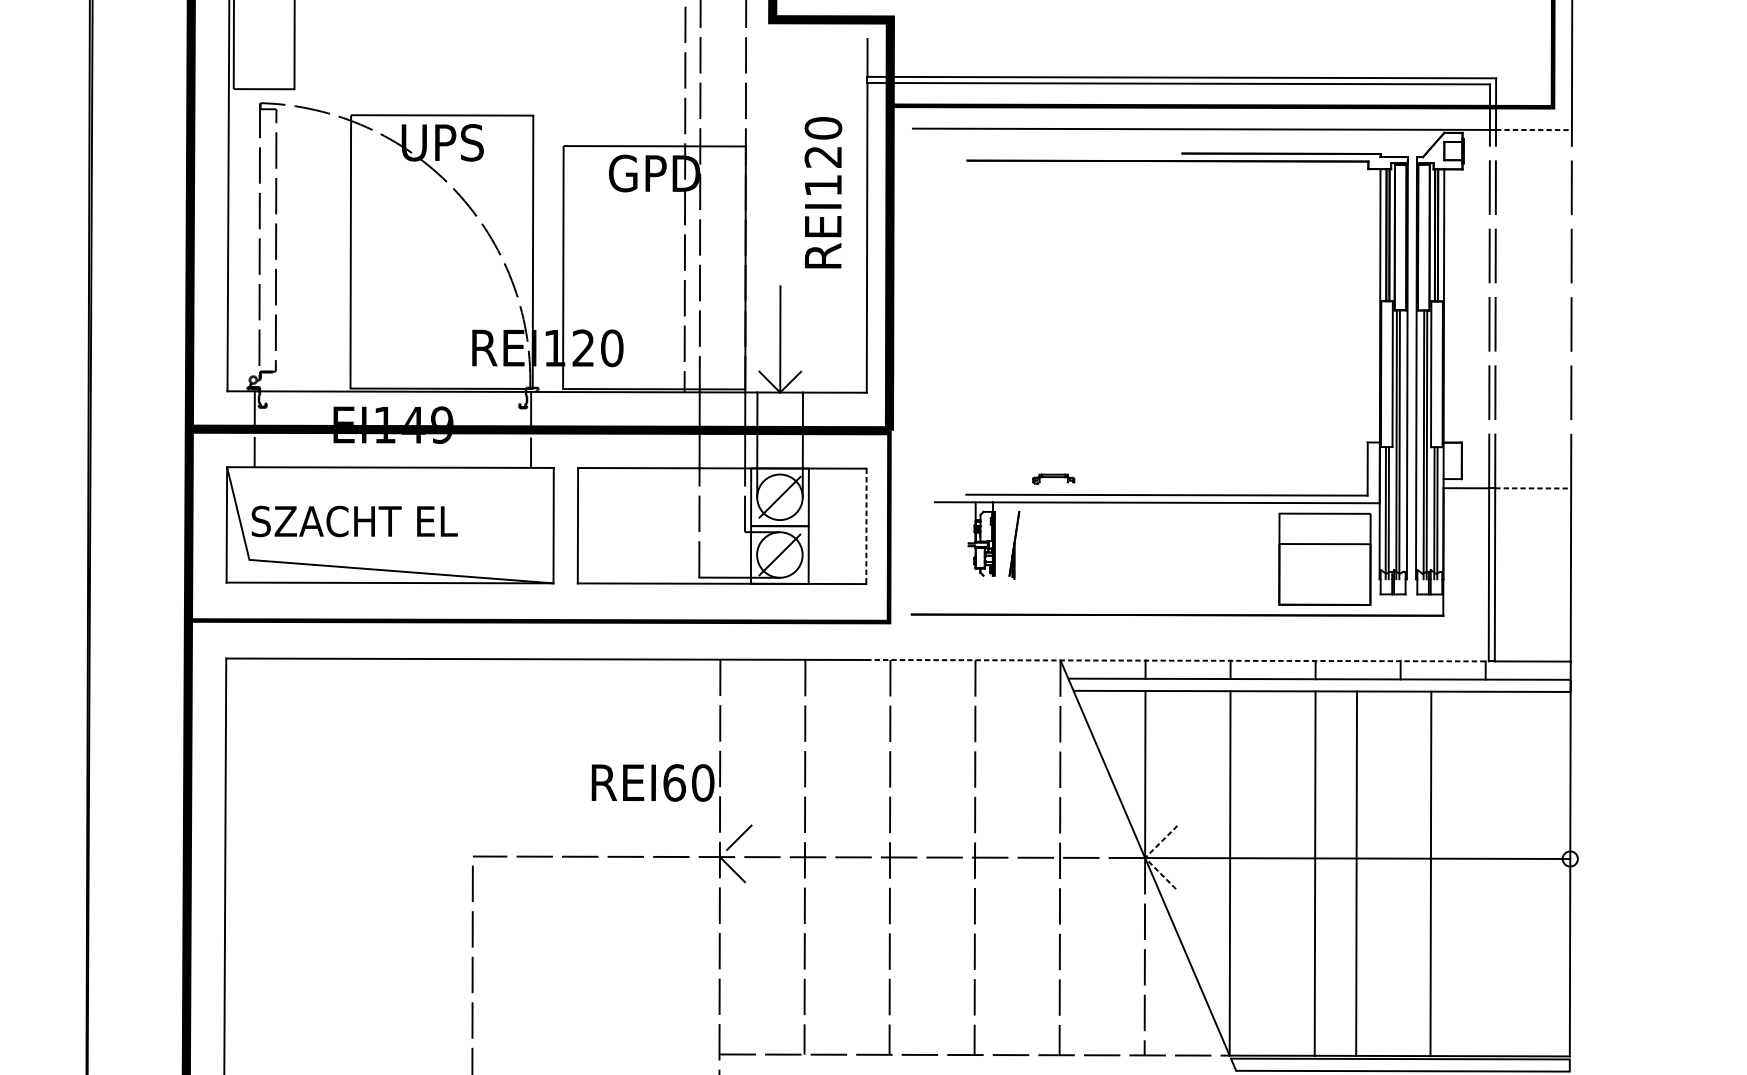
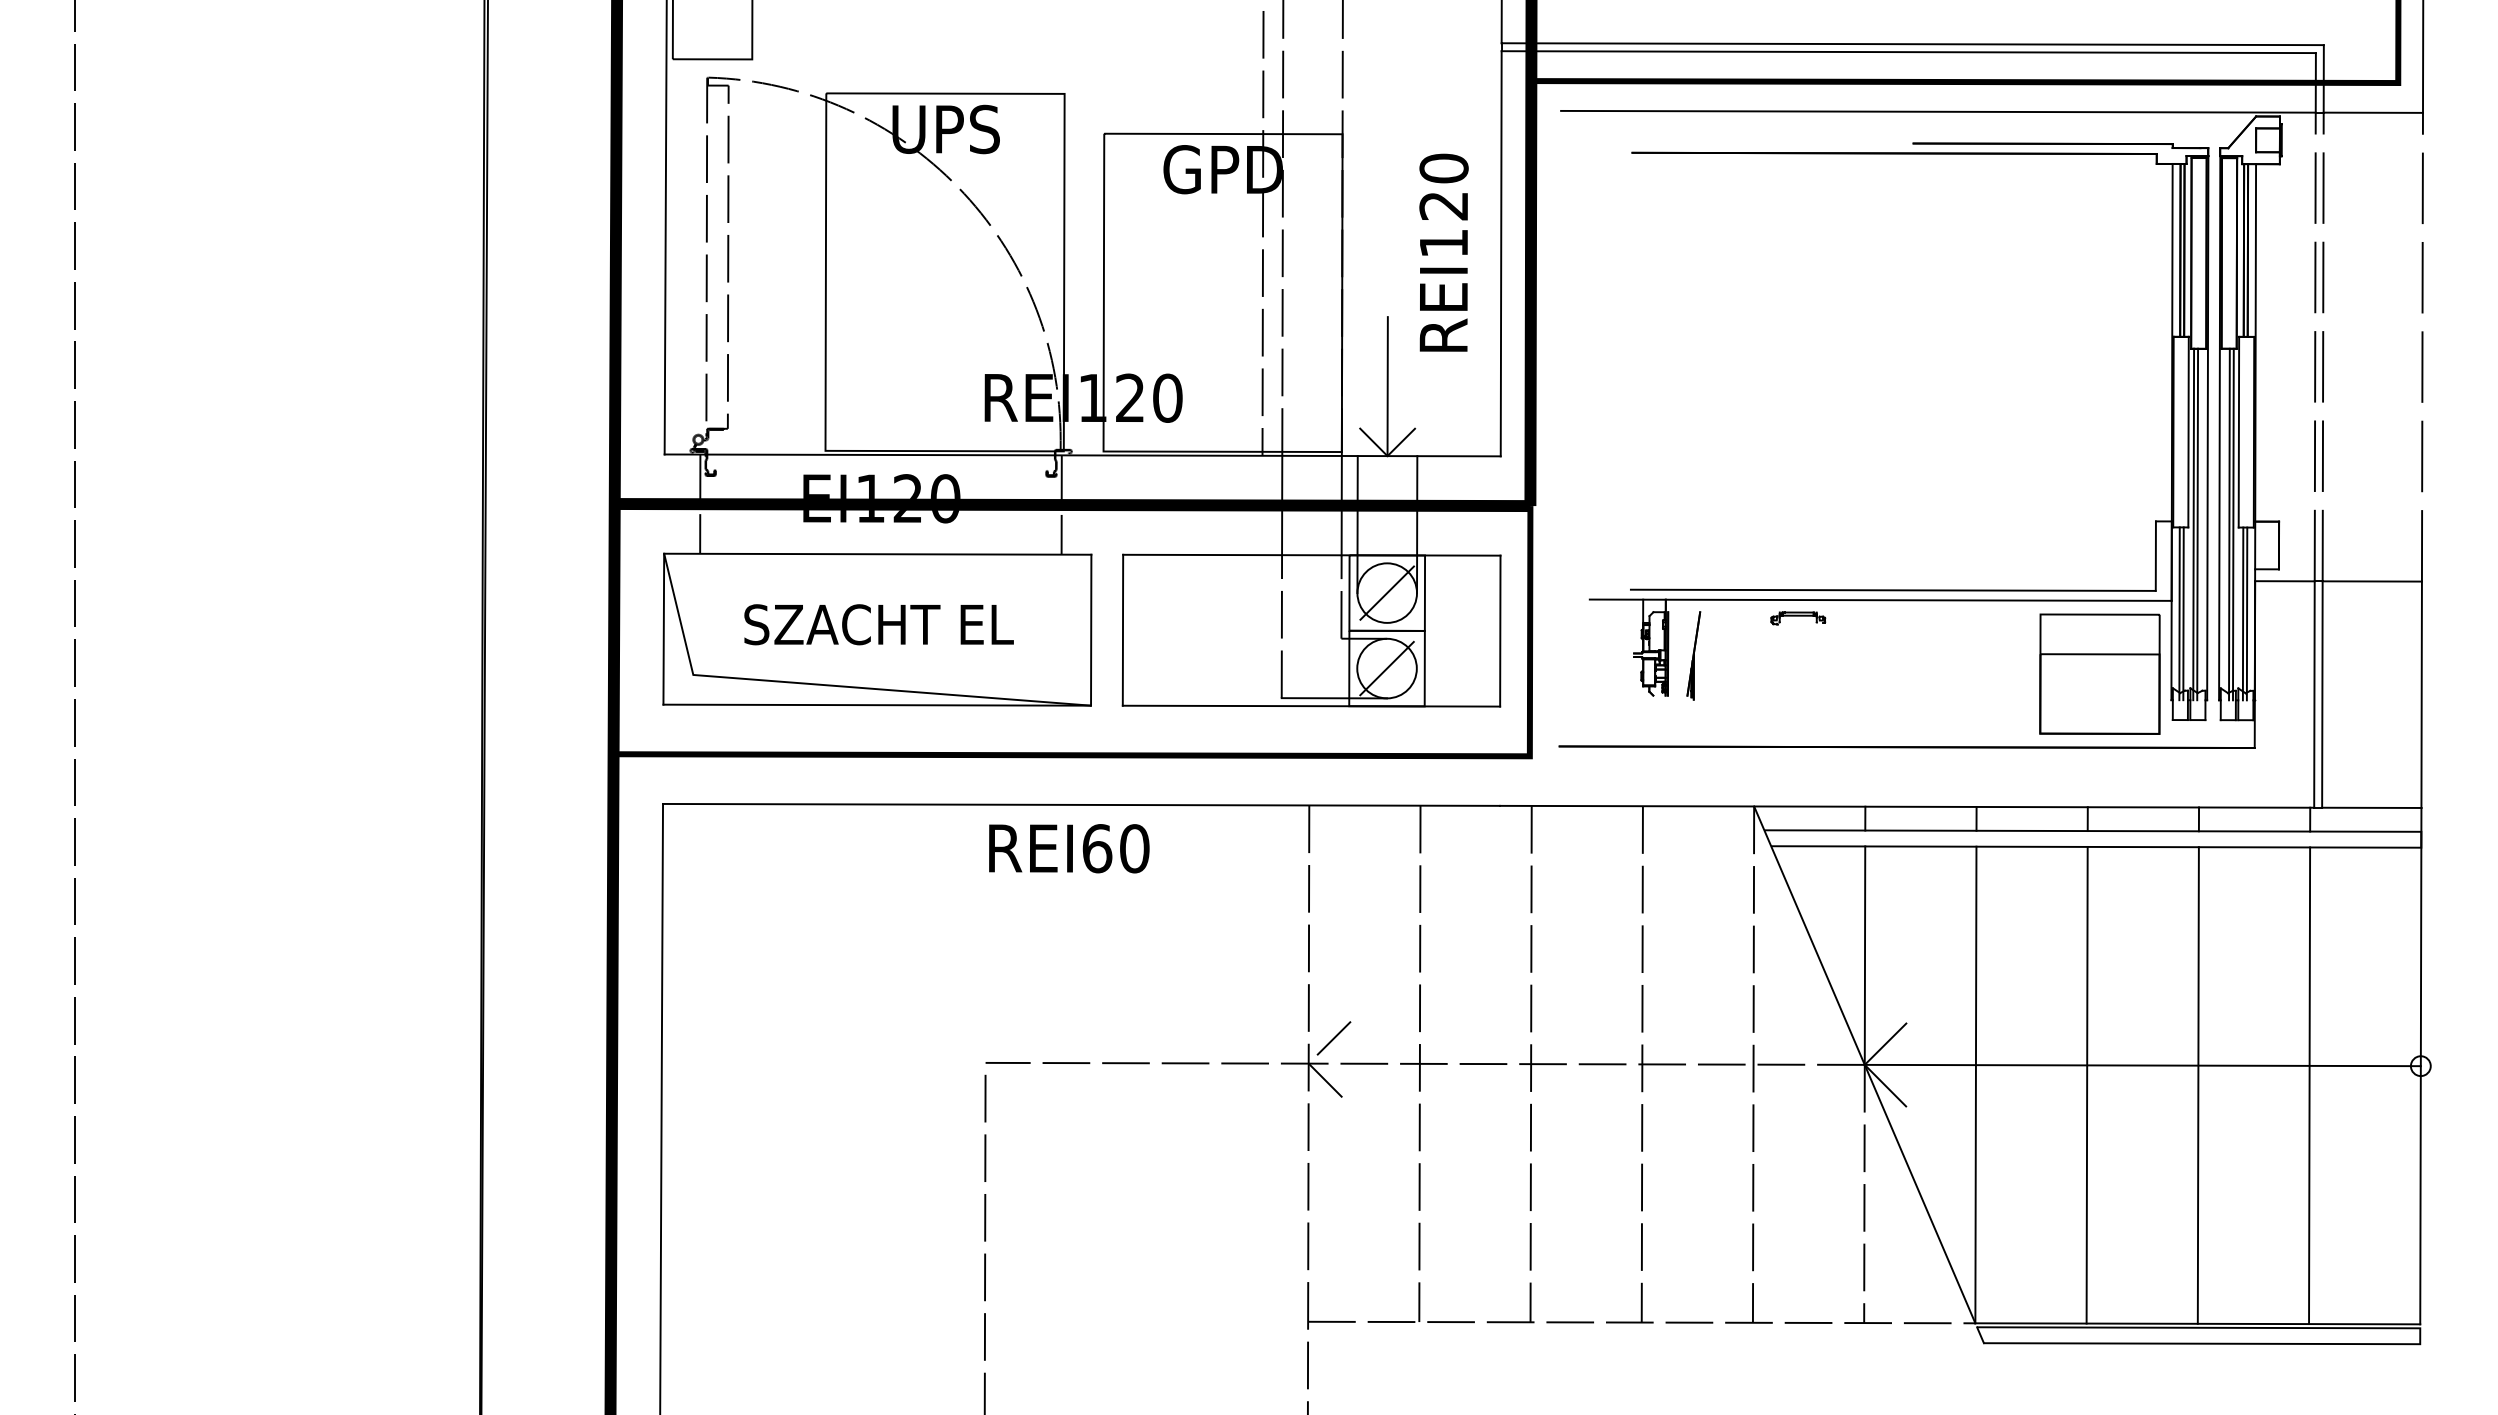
line: (1534, 129) -> (2373, 112), dashed -> solid
text: (823, 192) -> (1443, 252), moved
text: (427, 424) -> (926, 498), EI149 -> EI120
part: (1053, 479) -> (1798, 618), moved
line: (1533, 488) -> (2372, 581), dashed -> solid
text: (354, 521) -> (878, 624), moved
line: (866, 526) -> (1500, 631), dashed -> solid
line: (1177, 660) -> (1907, 806), dashed -> solid
text: (653, 782) -> (1069, 848), moved
line: (1144, 857) -> (1864, 1064), dashed -> solid
line: (1355, 873) -> (2197, 1085), moved
line: (1430, 873) -> (2309, 1085), moved

